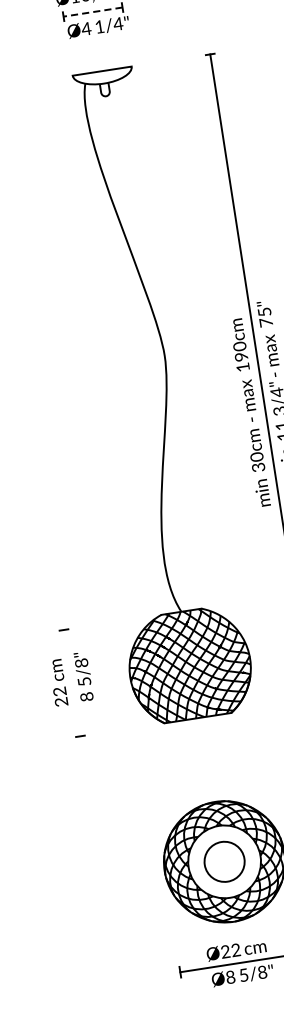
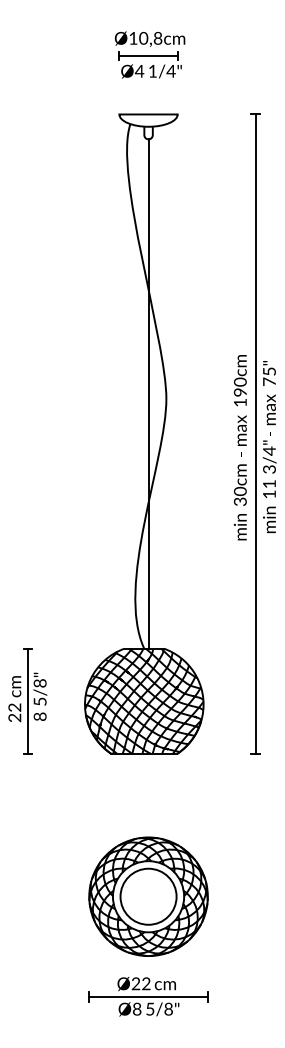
line: (93, 12) -> (148, 56), dashed -> solid
line: (145, 353) -> (148, 393), added
text: (250, 412) -> (240, 447), moved
line: (72, 682) -> (28, 700), added
circle: (224, 861) -> (148, 896), size x1.43

